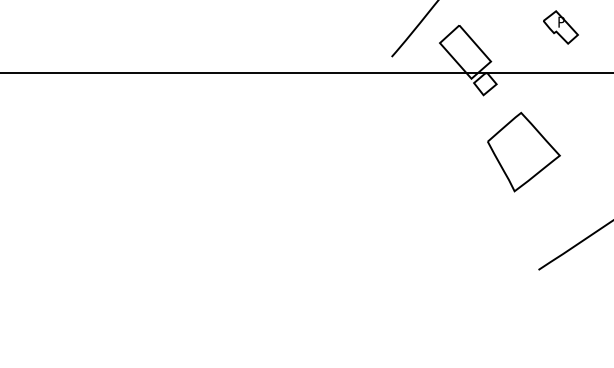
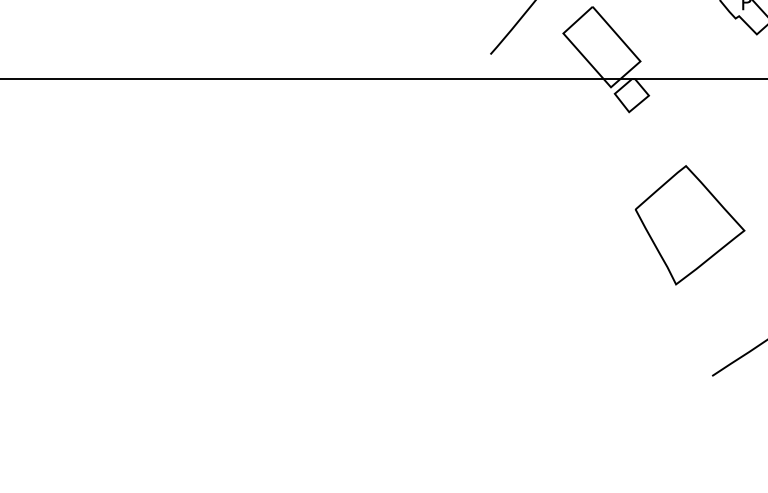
curve: (543, 139) -> (719, 206), moved

